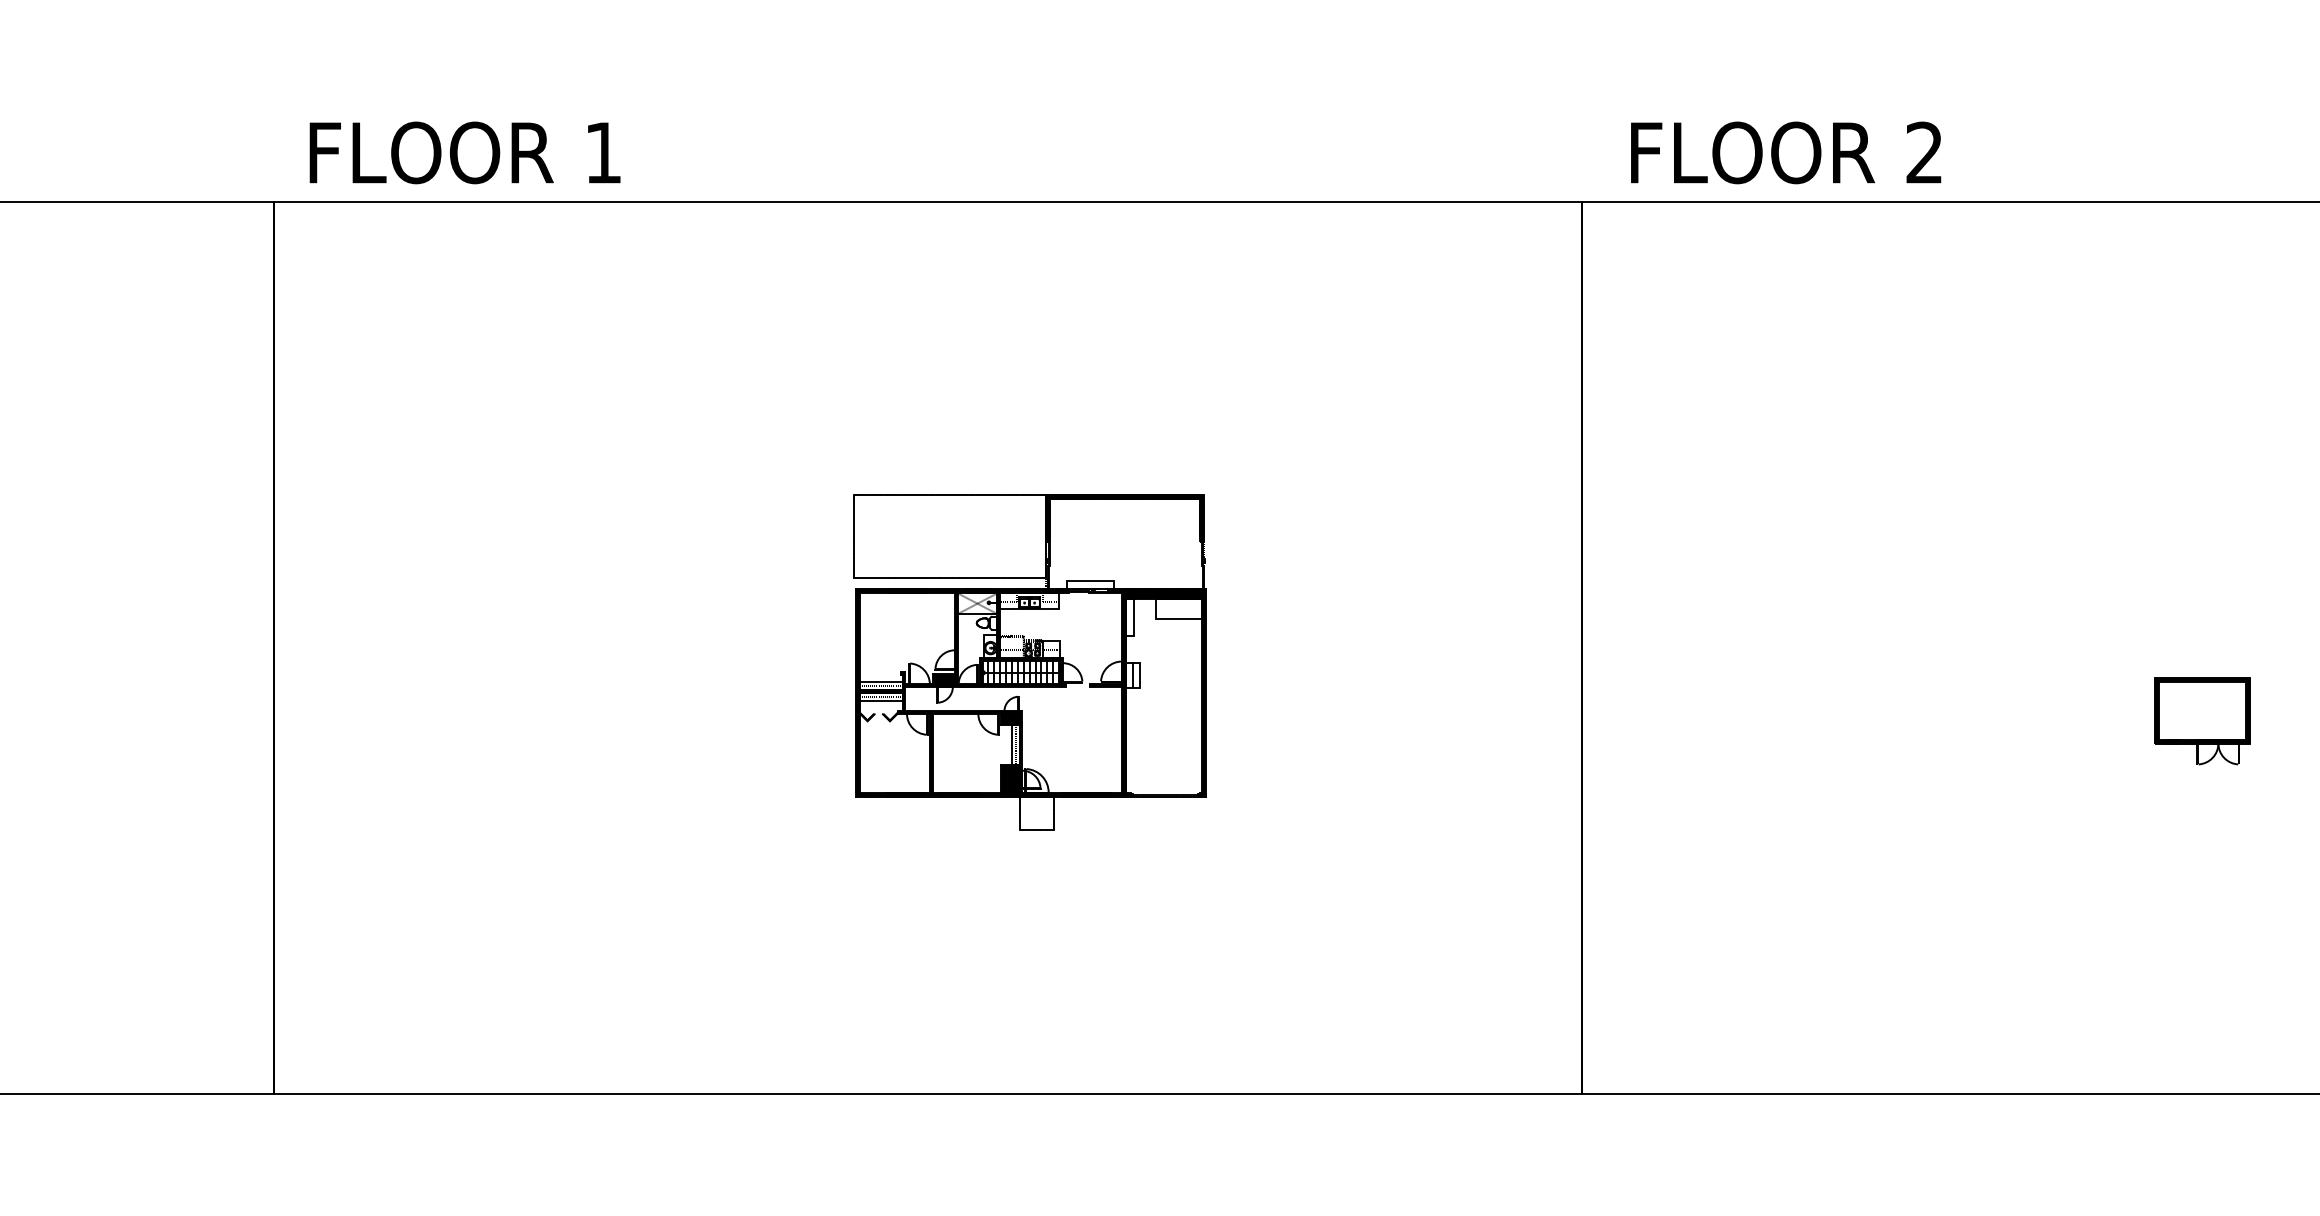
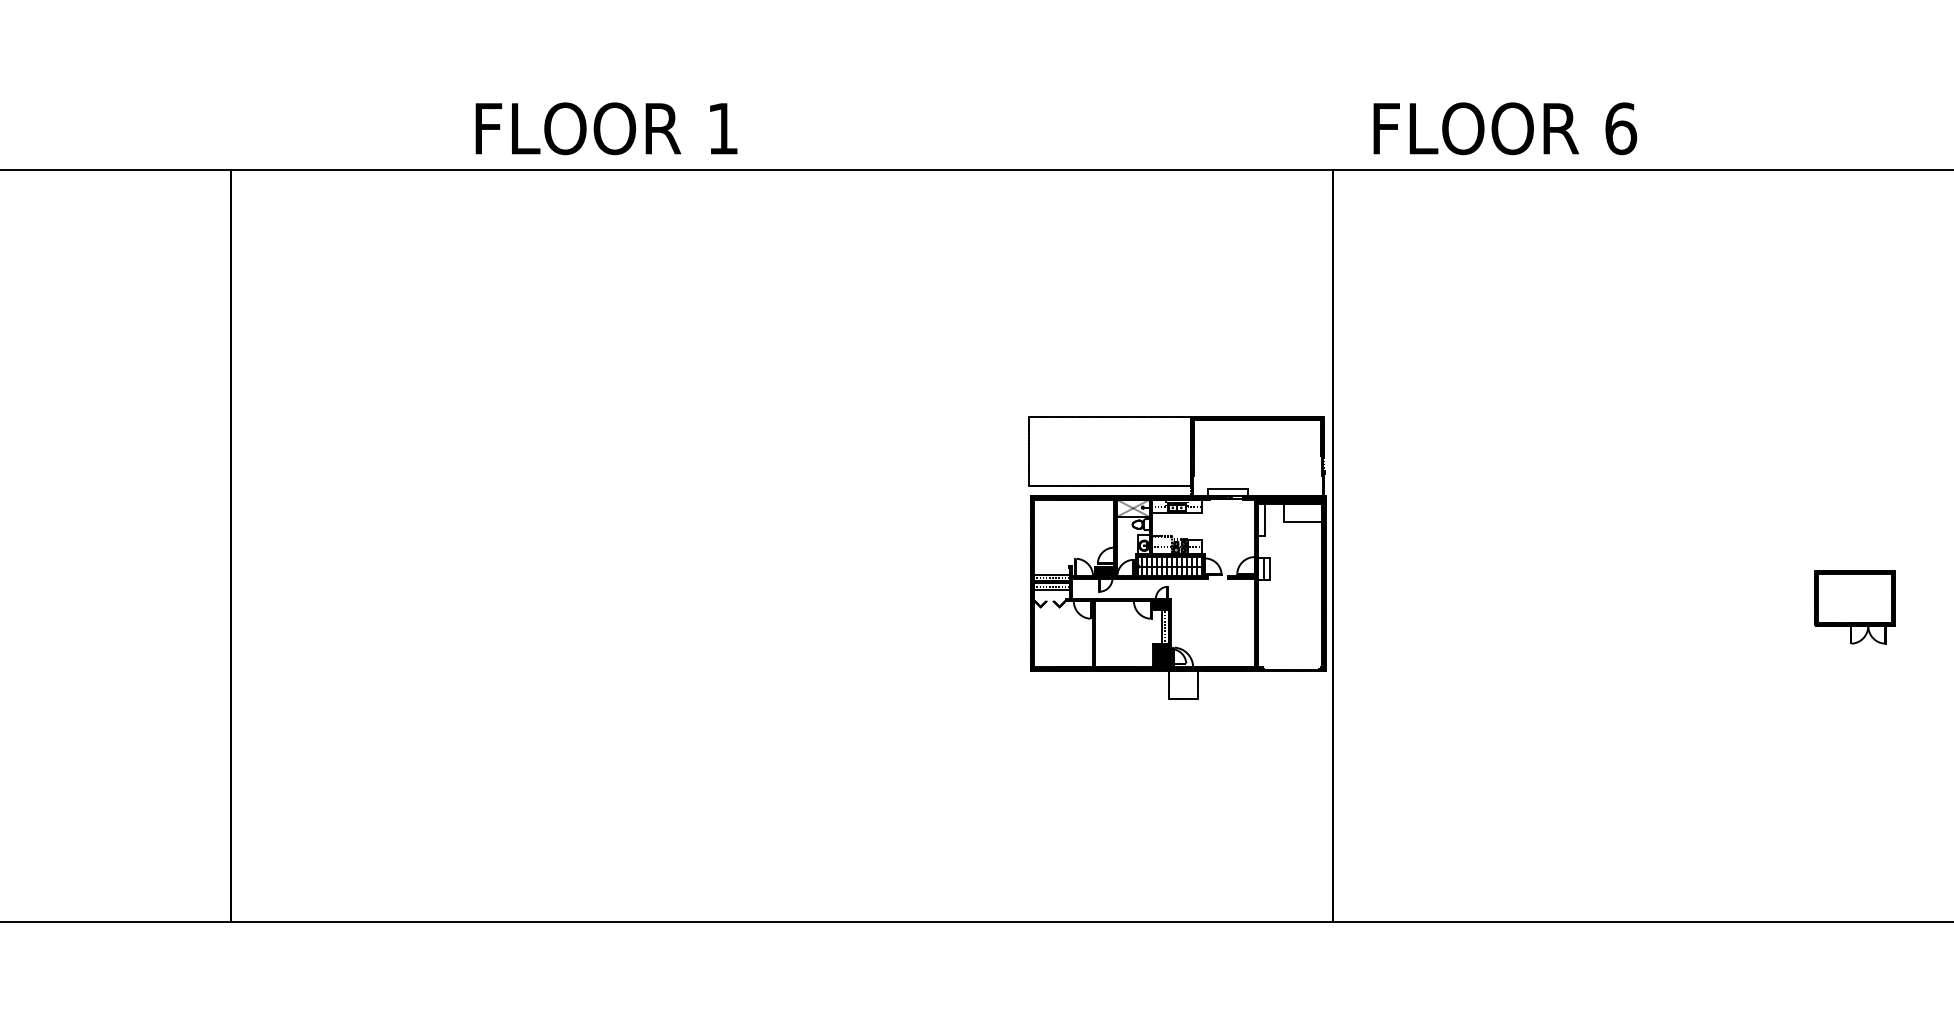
text: (464, 152) -> (606, 128), moved
text: (1924, 152) -> (1620, 128), 2 -> 6
part: (1029, 662) -> (1176, 557), moved

